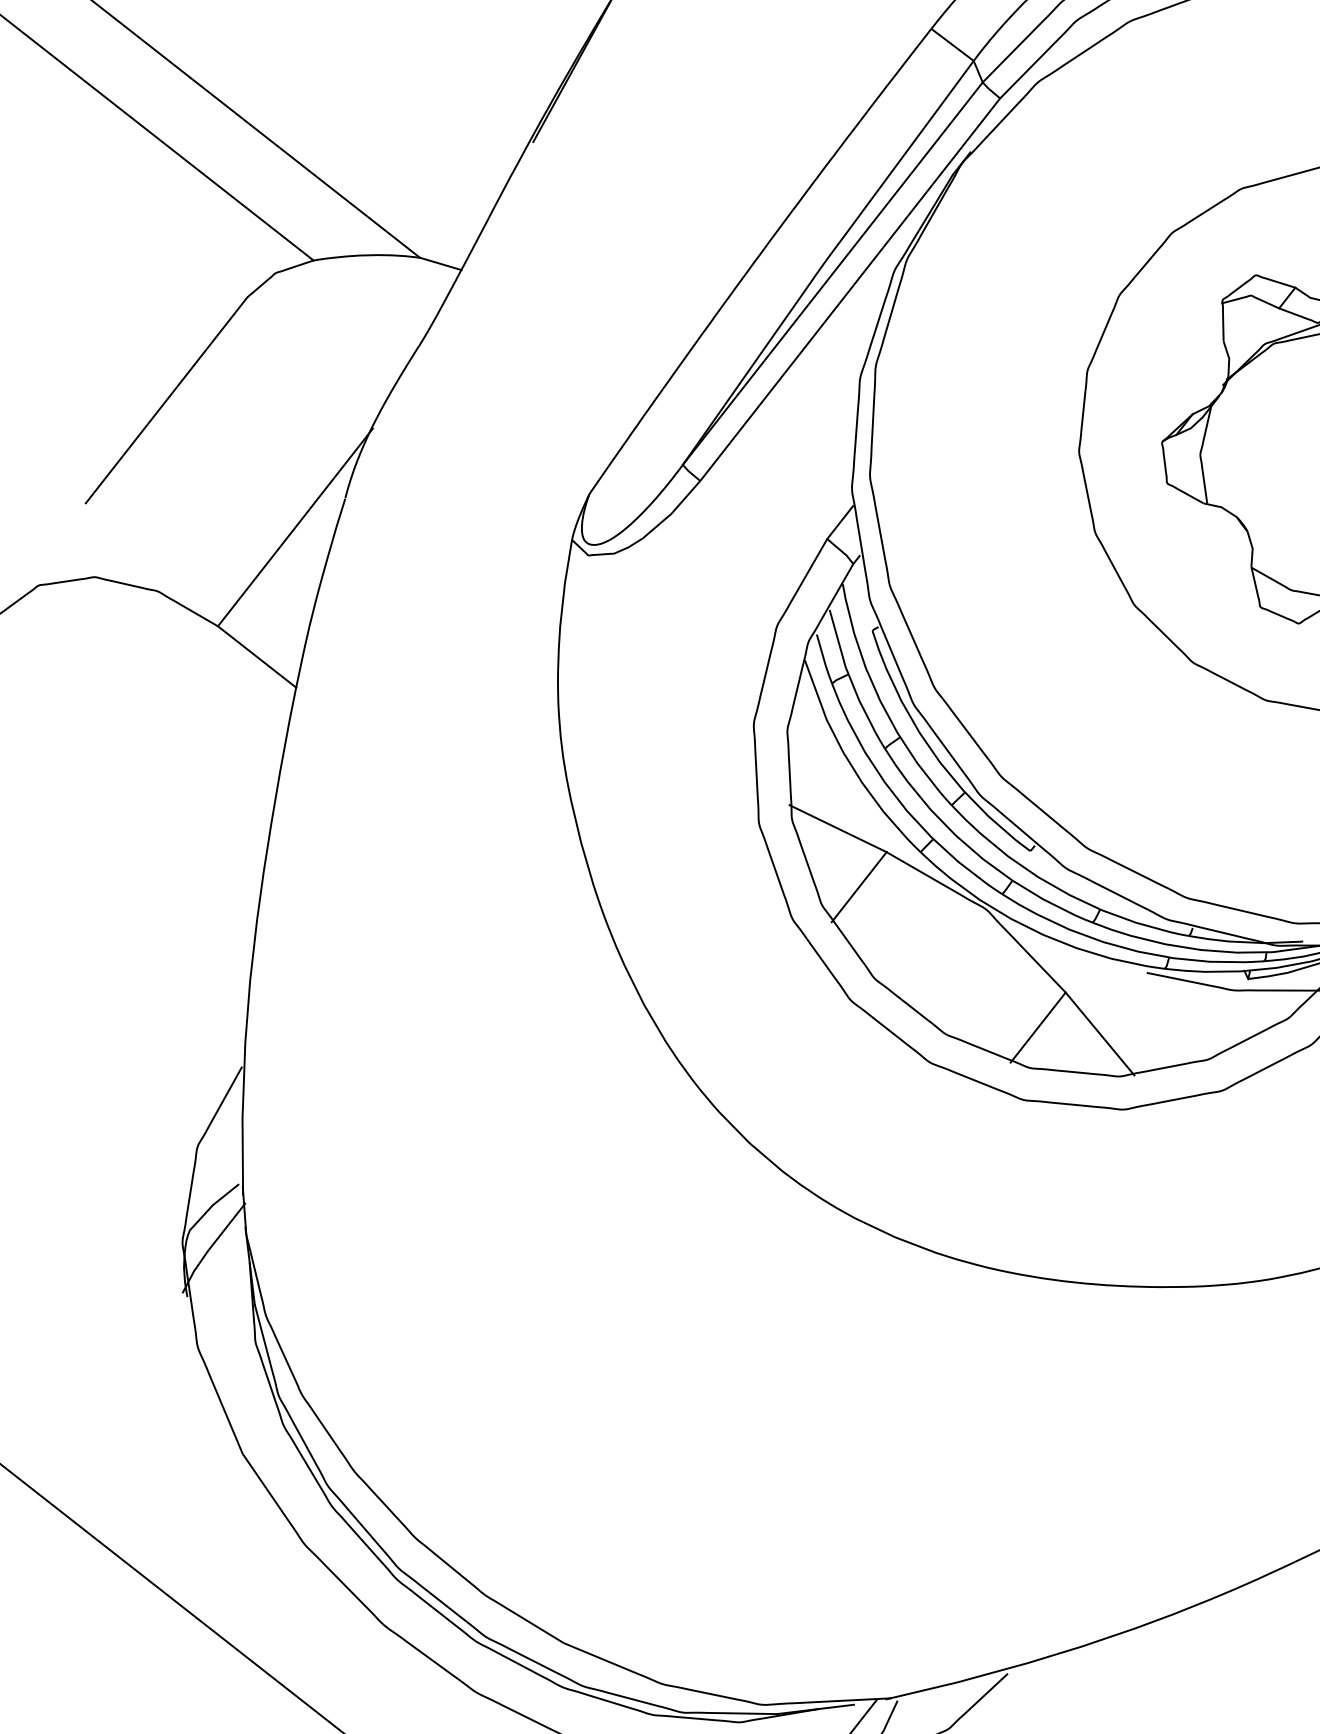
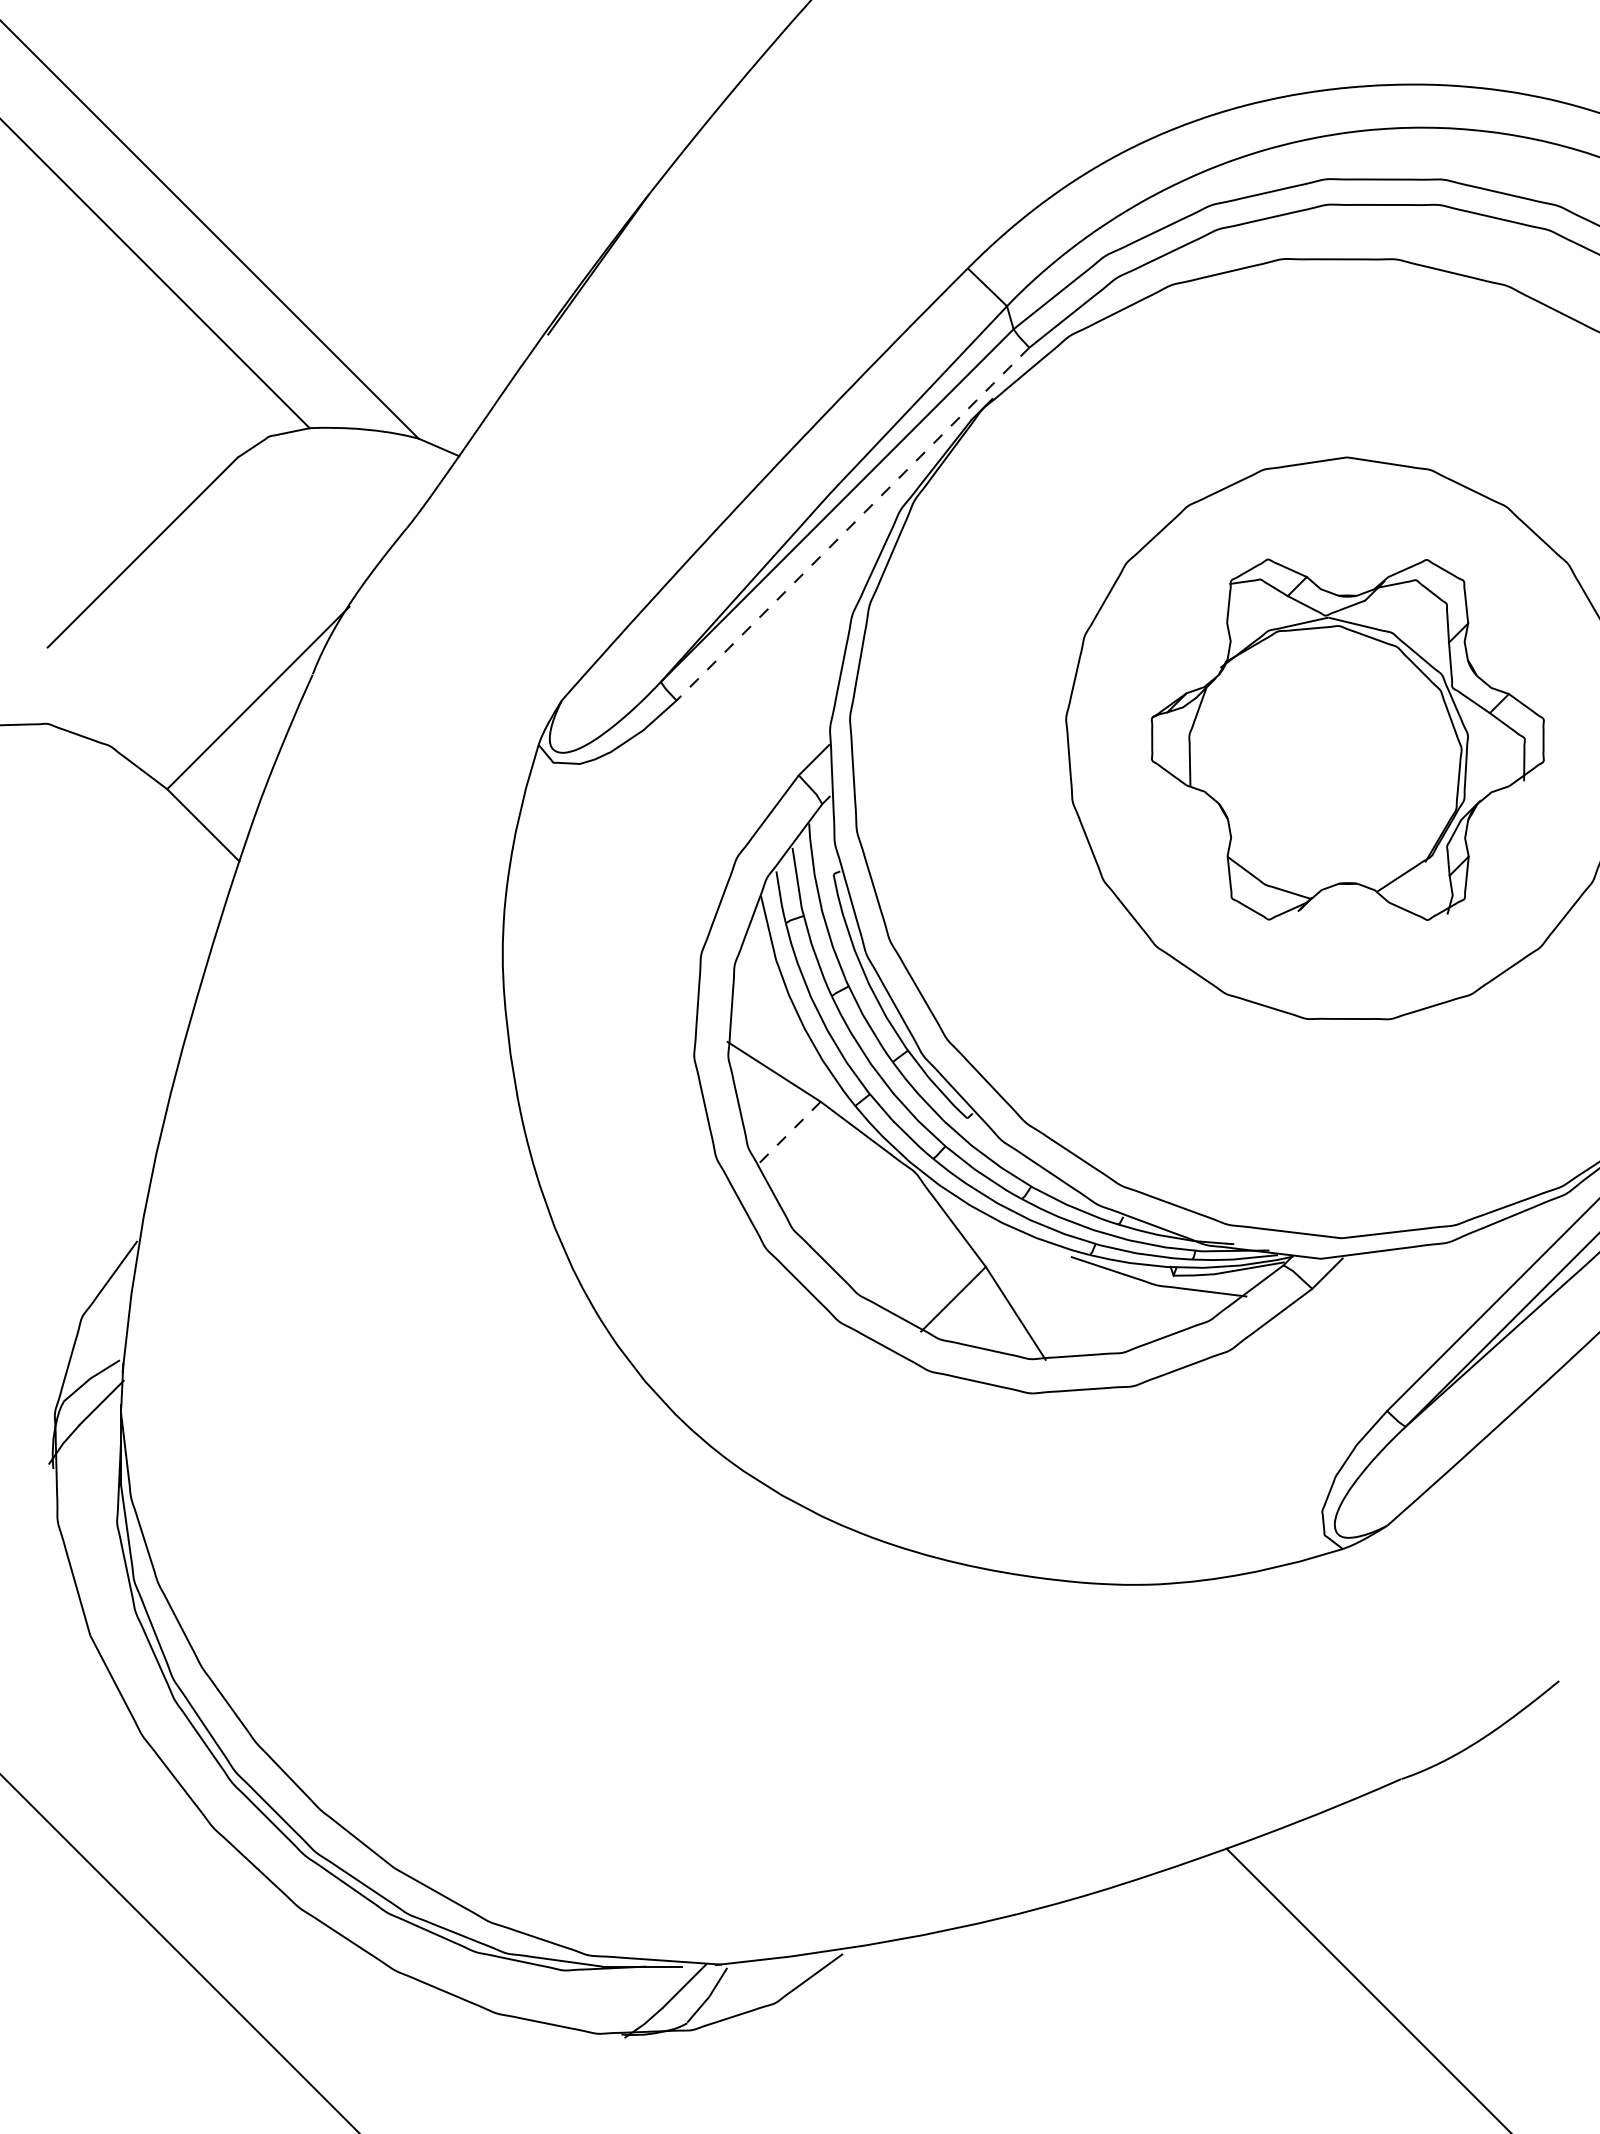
line: (849, 290) -> (852, 524), solid -> dashed
line: (859, 887) -> (788, 1134), solid -> dashed

